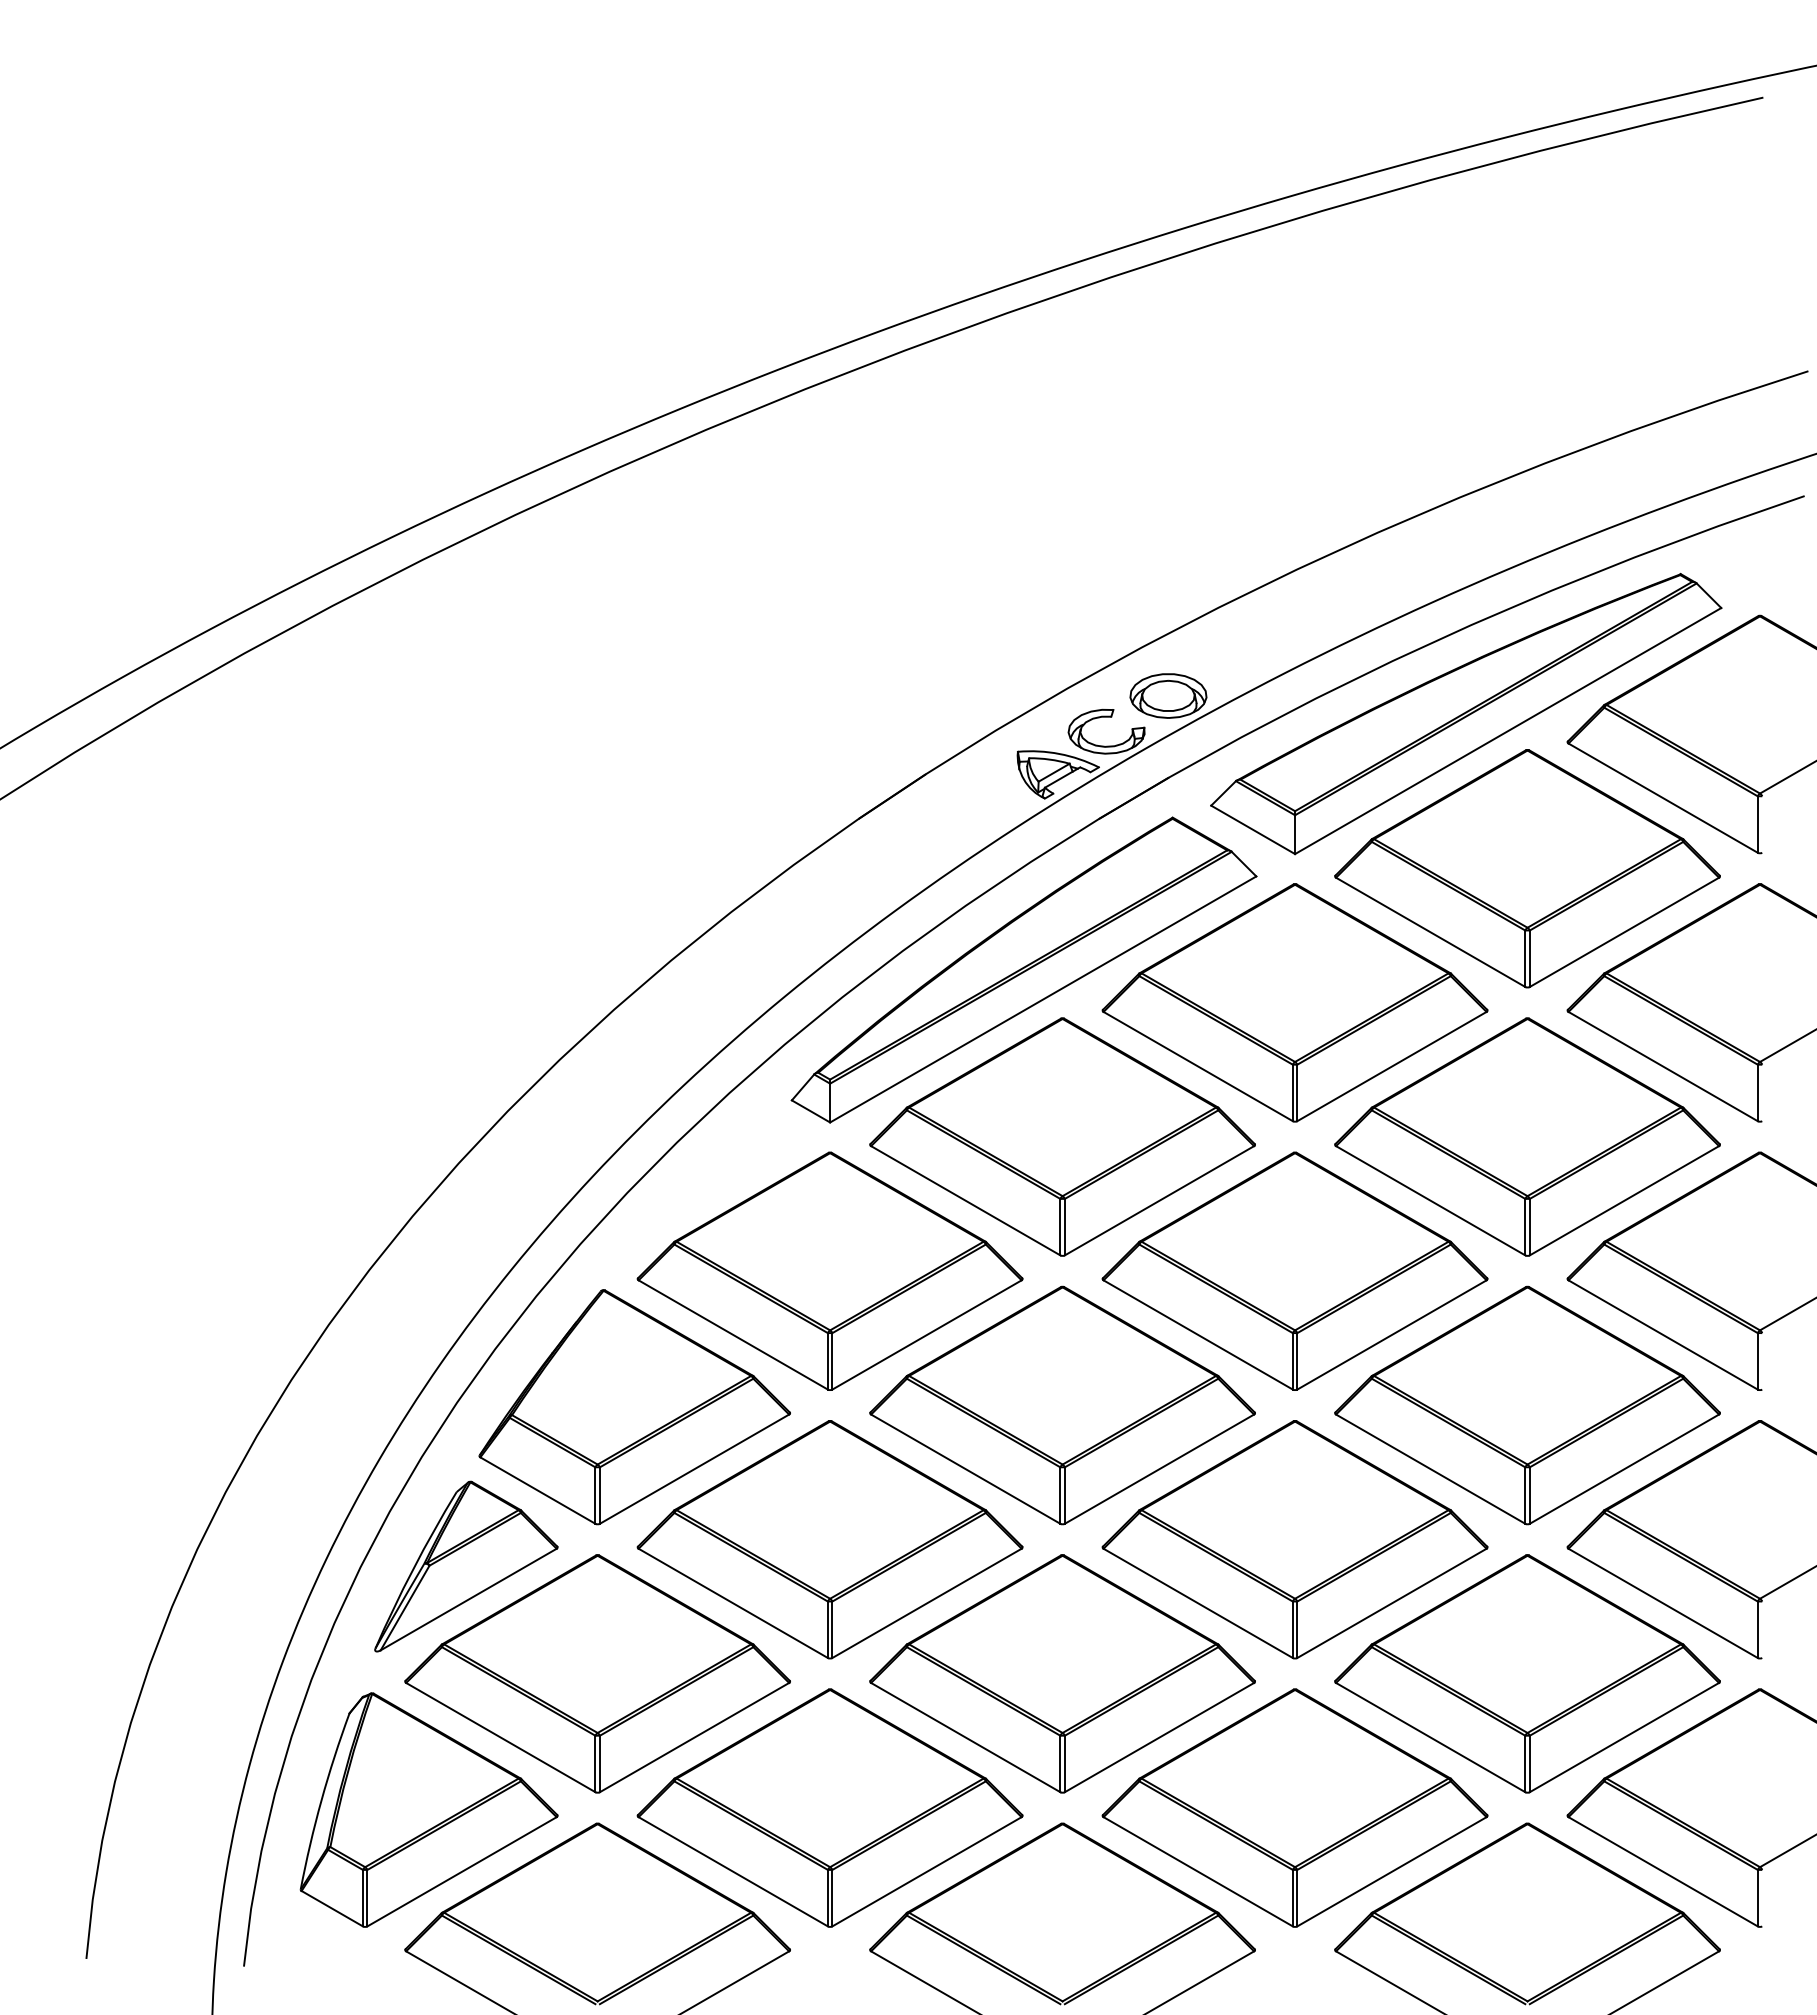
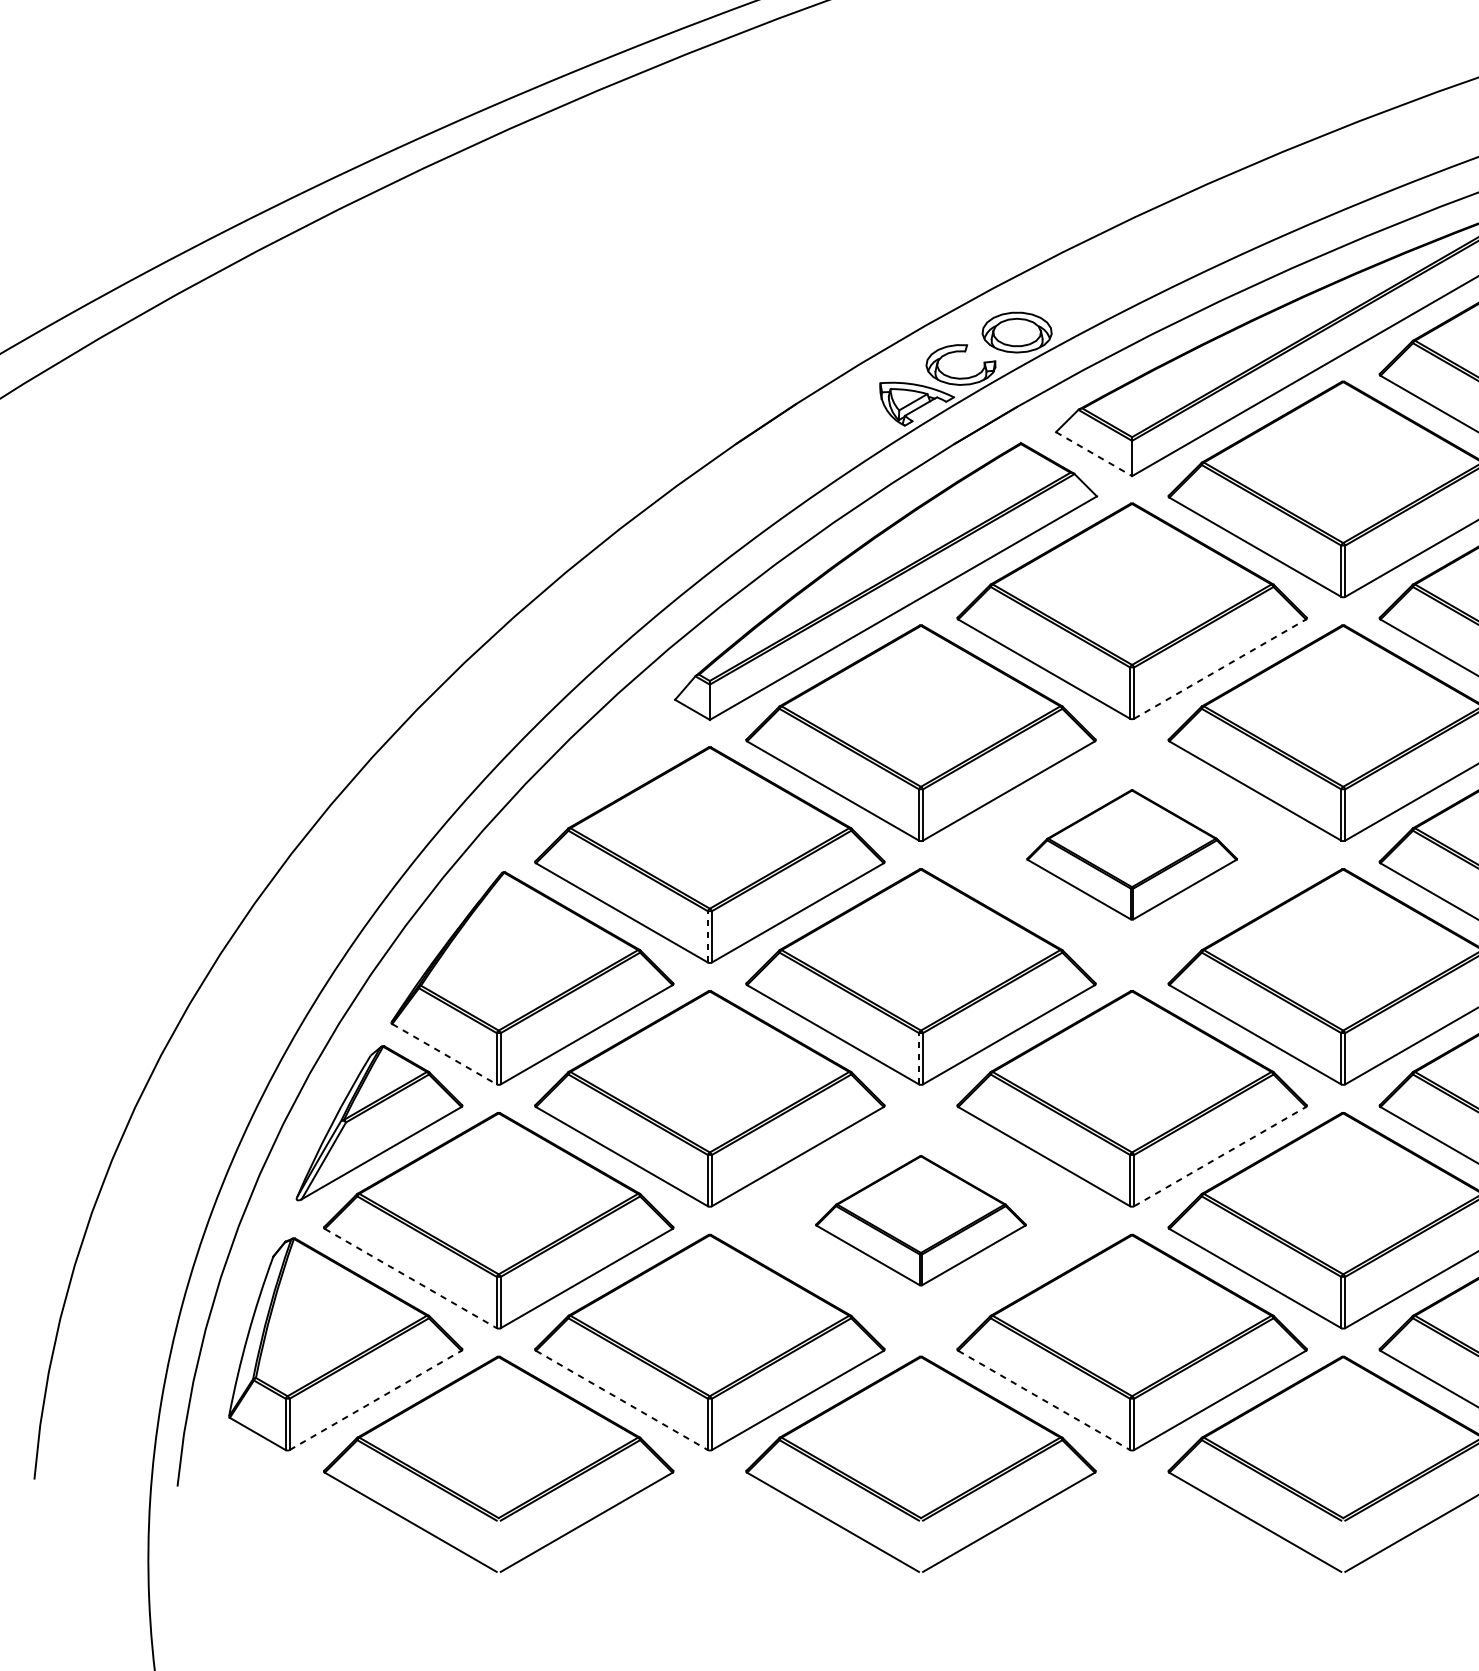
line: (1253, 830) -> (1094, 454), solid -> dashed
line: (1392, 1066) -> (1220, 669), solid -> dashed
part: (1294, 1270) -> (1131, 854), size x0.6
line: (827, 1360) -> (707, 936), solid -> dashed
line: (538, 1490) -> (445, 1054), solid -> dashed
line: (1060, 1495) -> (919, 1058), solid -> dashed
line: (1392, 1603) -> (1220, 1156), solid -> dashed
part: (1062, 1673) -> (920, 1220), size x0.6
line: (501, 1737) -> (411, 1278), solid -> dashed
line: (462, 1871) -> (375, 1400), solid -> dashed
line: (733, 1872) -> (622, 1401), solid -> dashed
line: (1198, 1872) -> (1044, 1401), solid -> dashed

